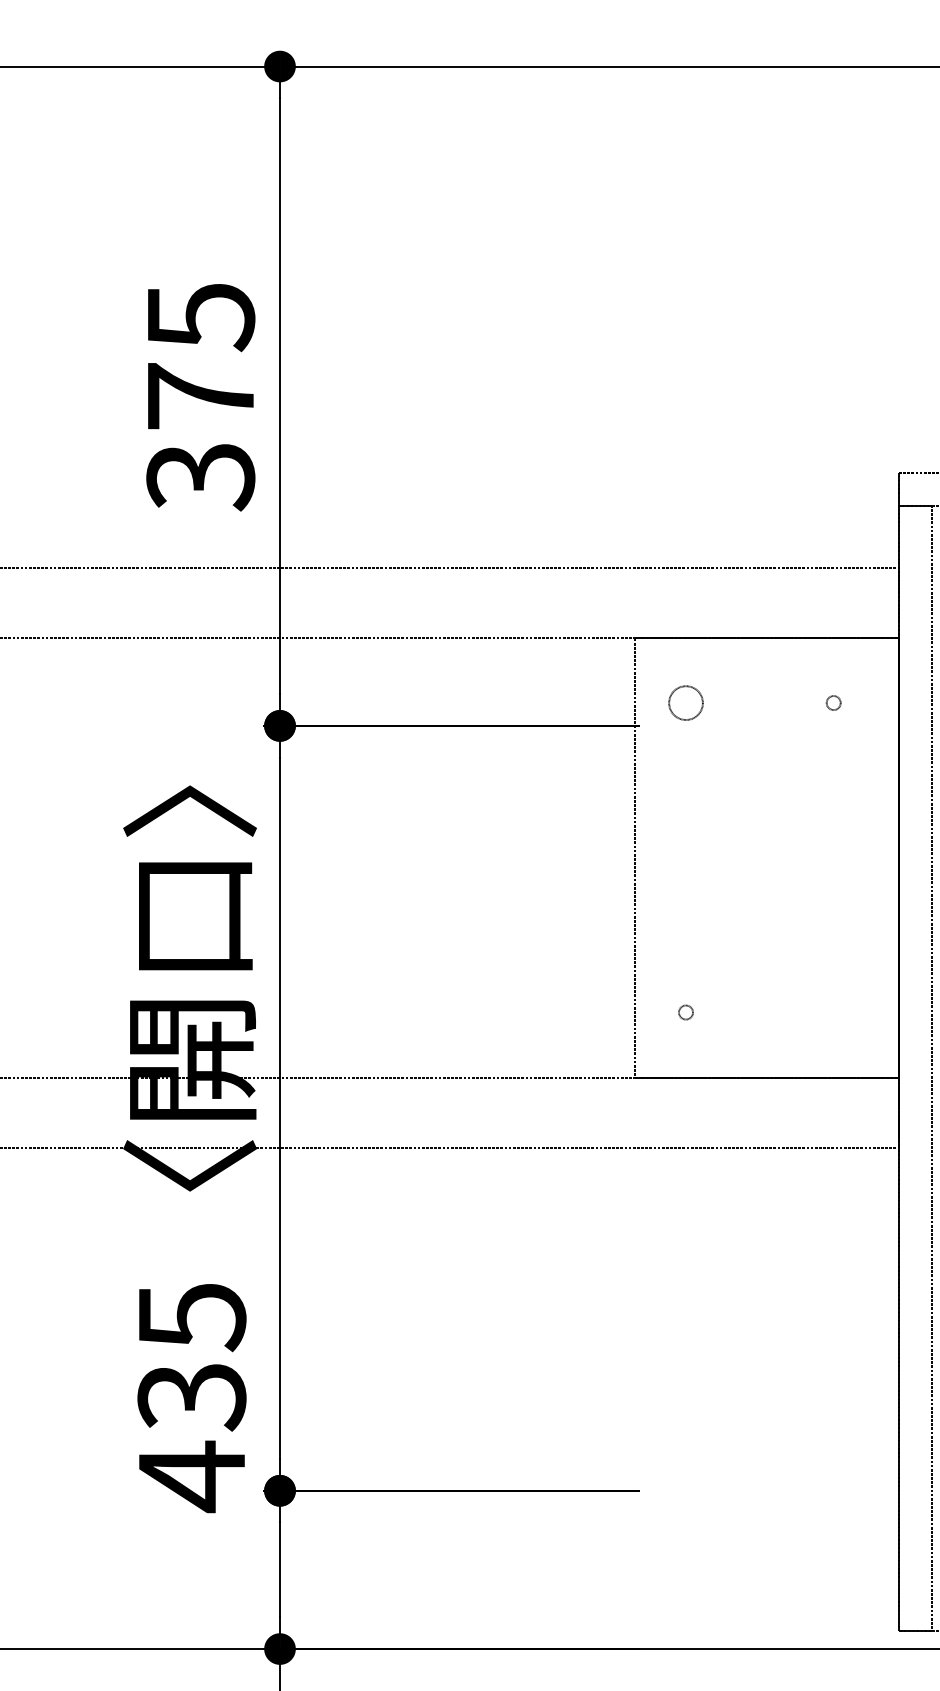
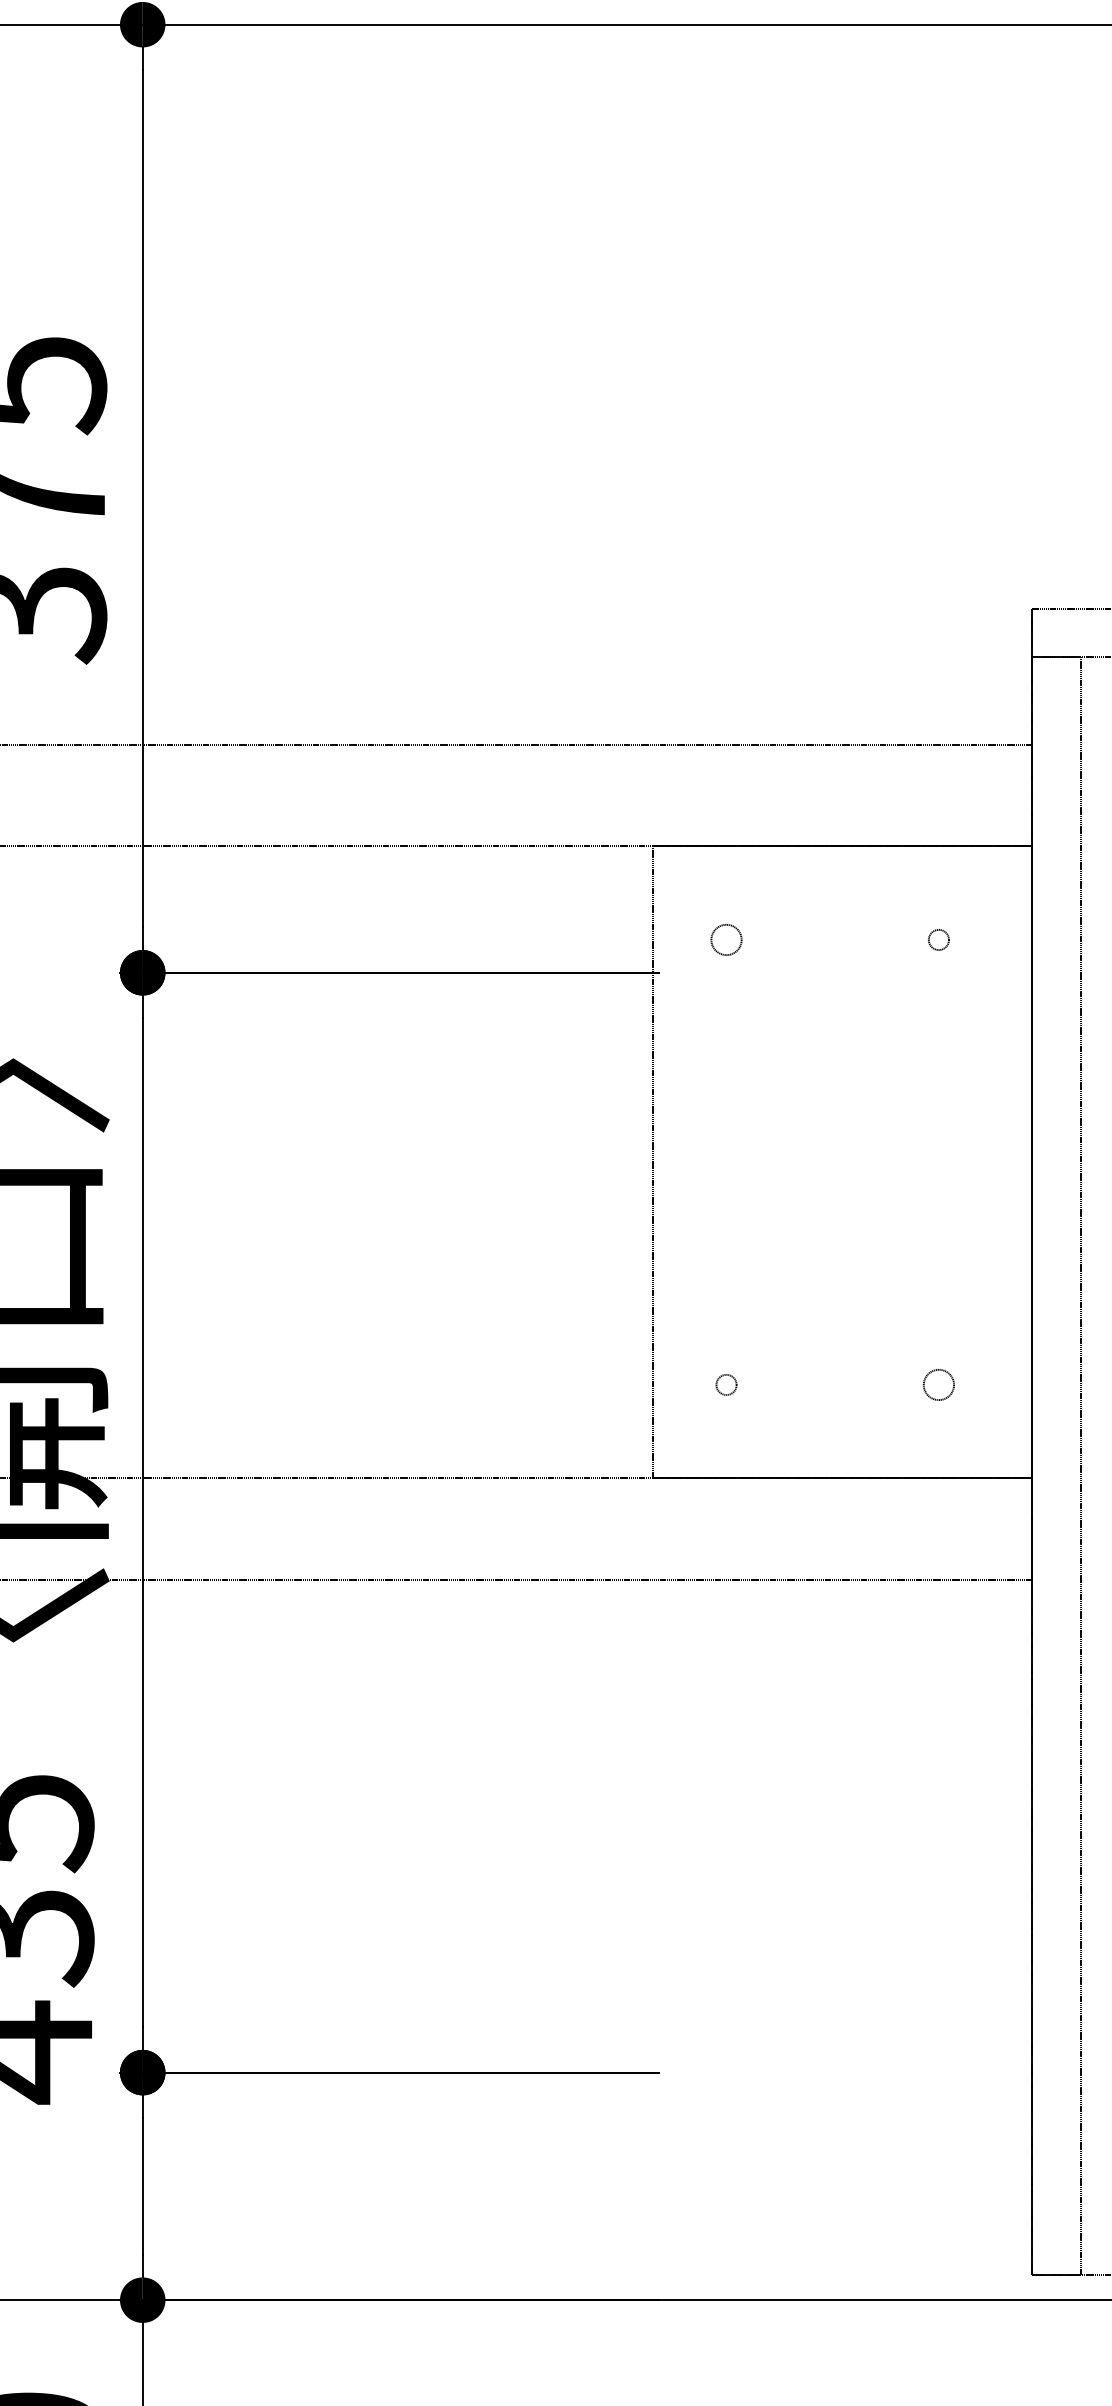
circle: (685, 702) -> (725, 939), size x0.62
circle: (833, 1012) -> (938, 1384), added

